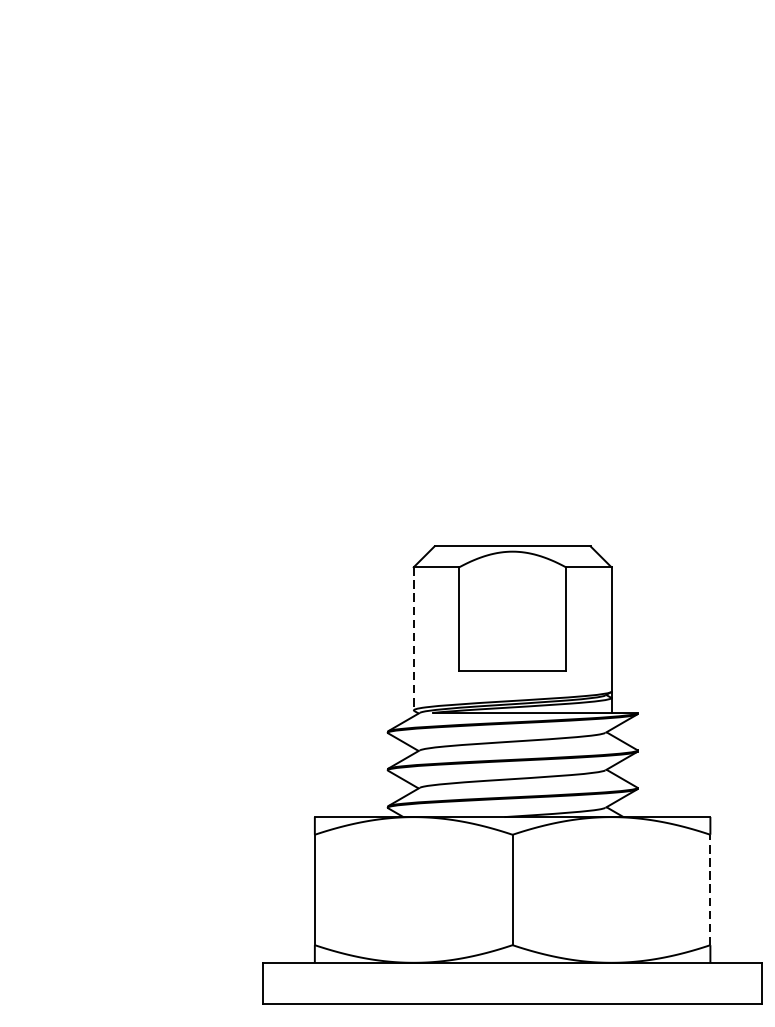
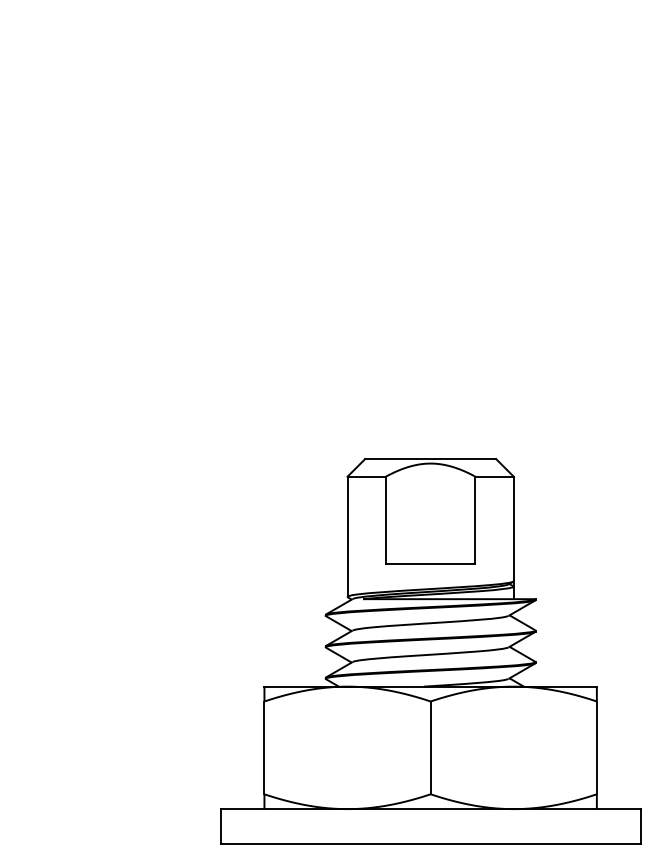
line: (413, 639) -> (347, 537), dashed -> solid
line: (709, 889) -> (596, 747), dashed -> solid

